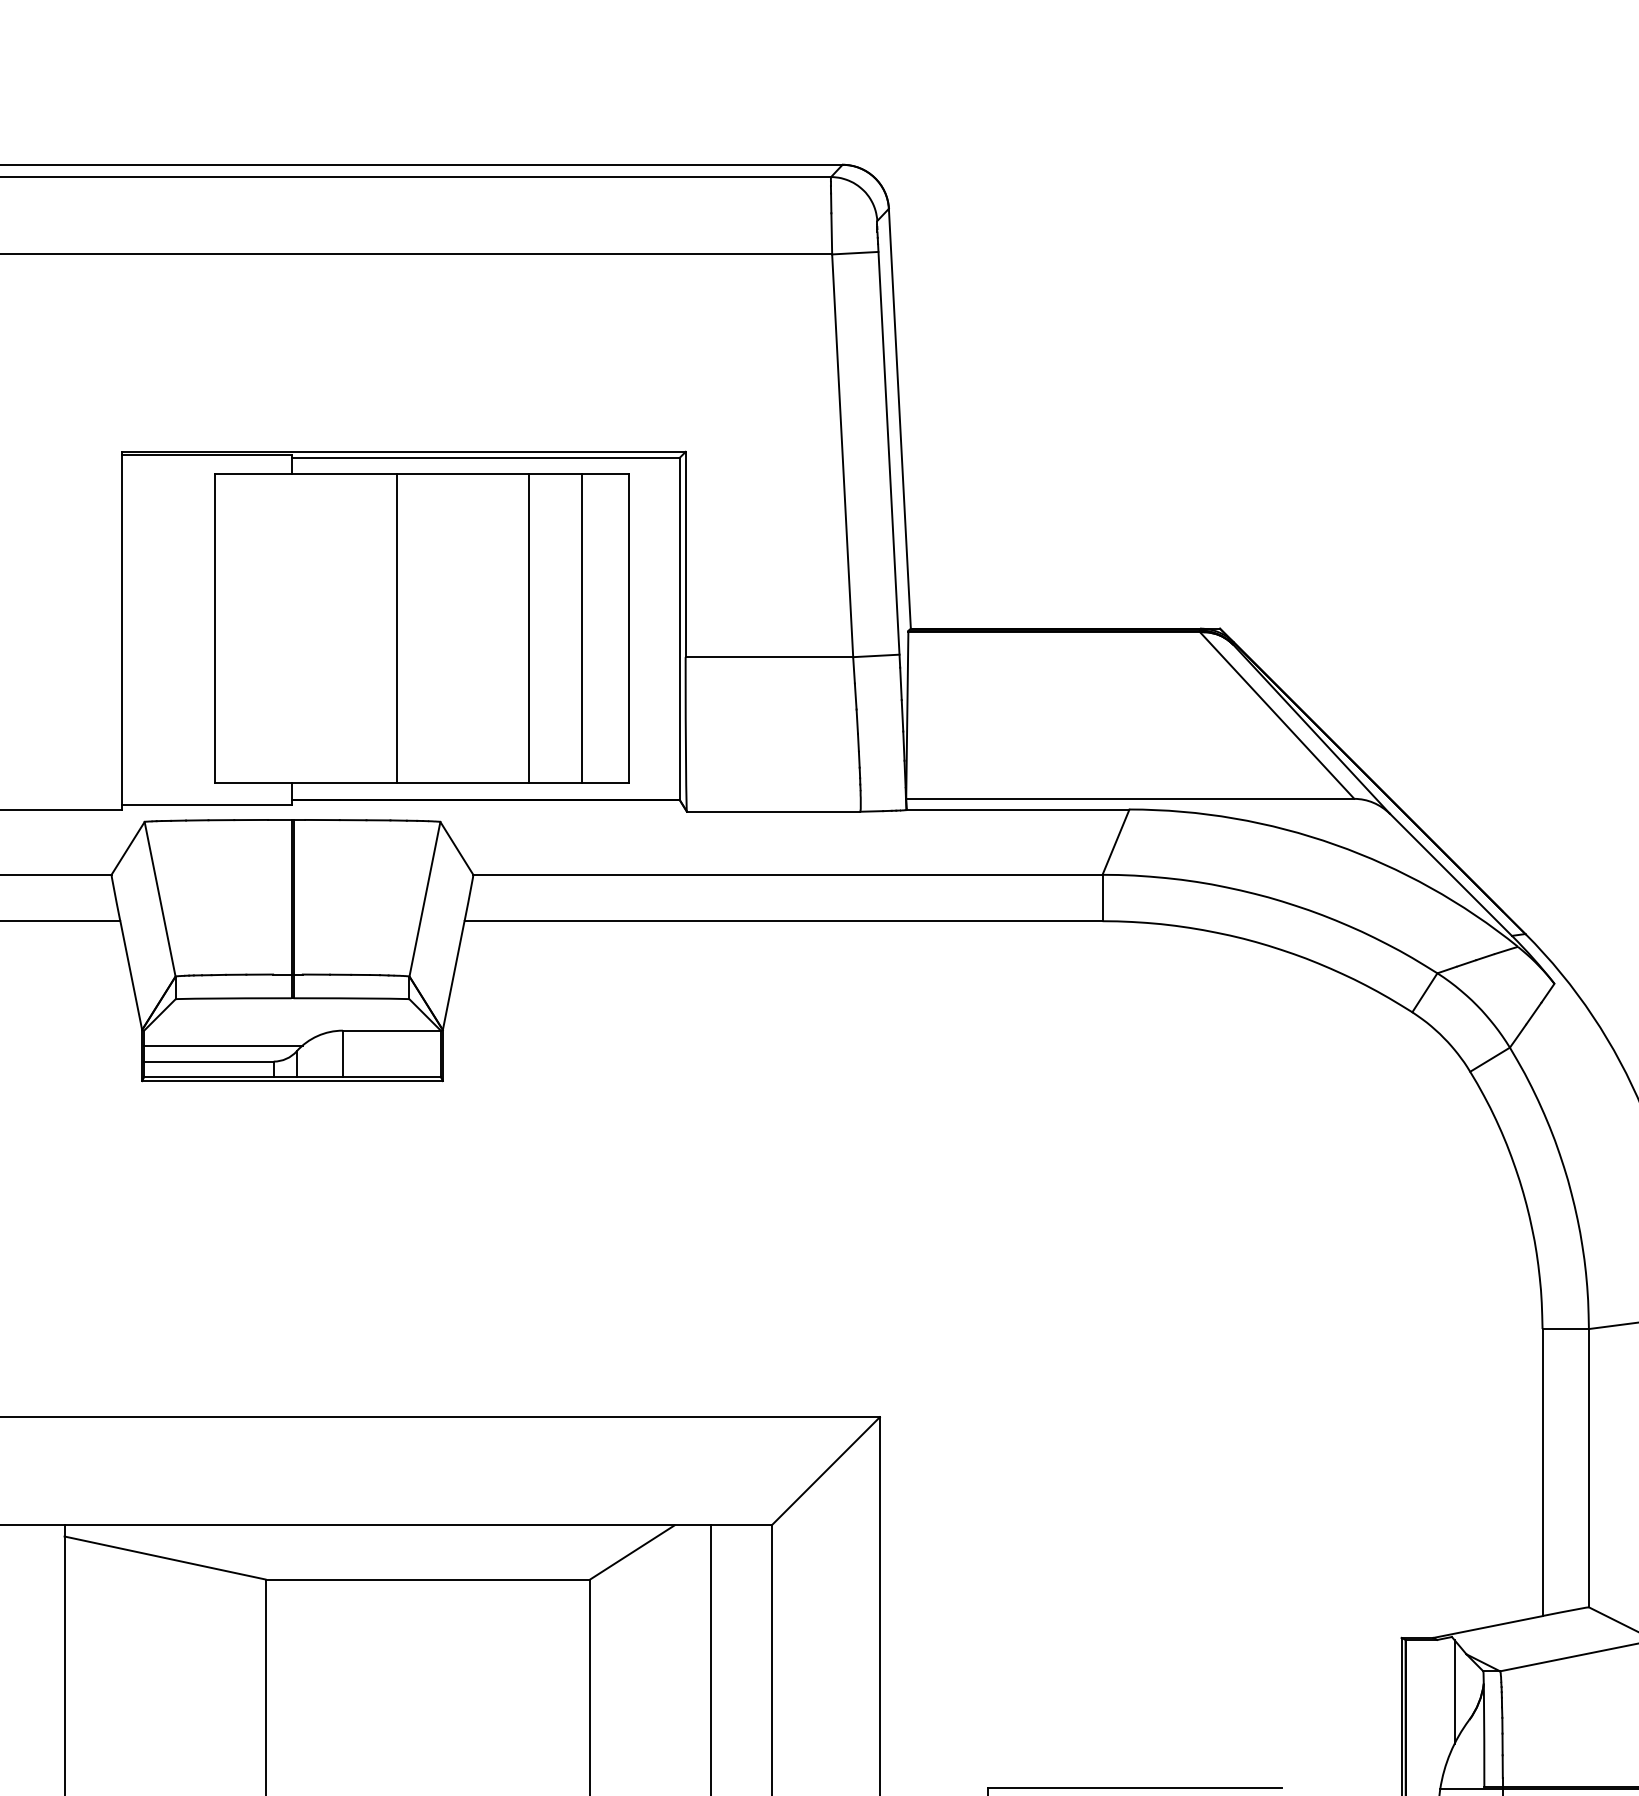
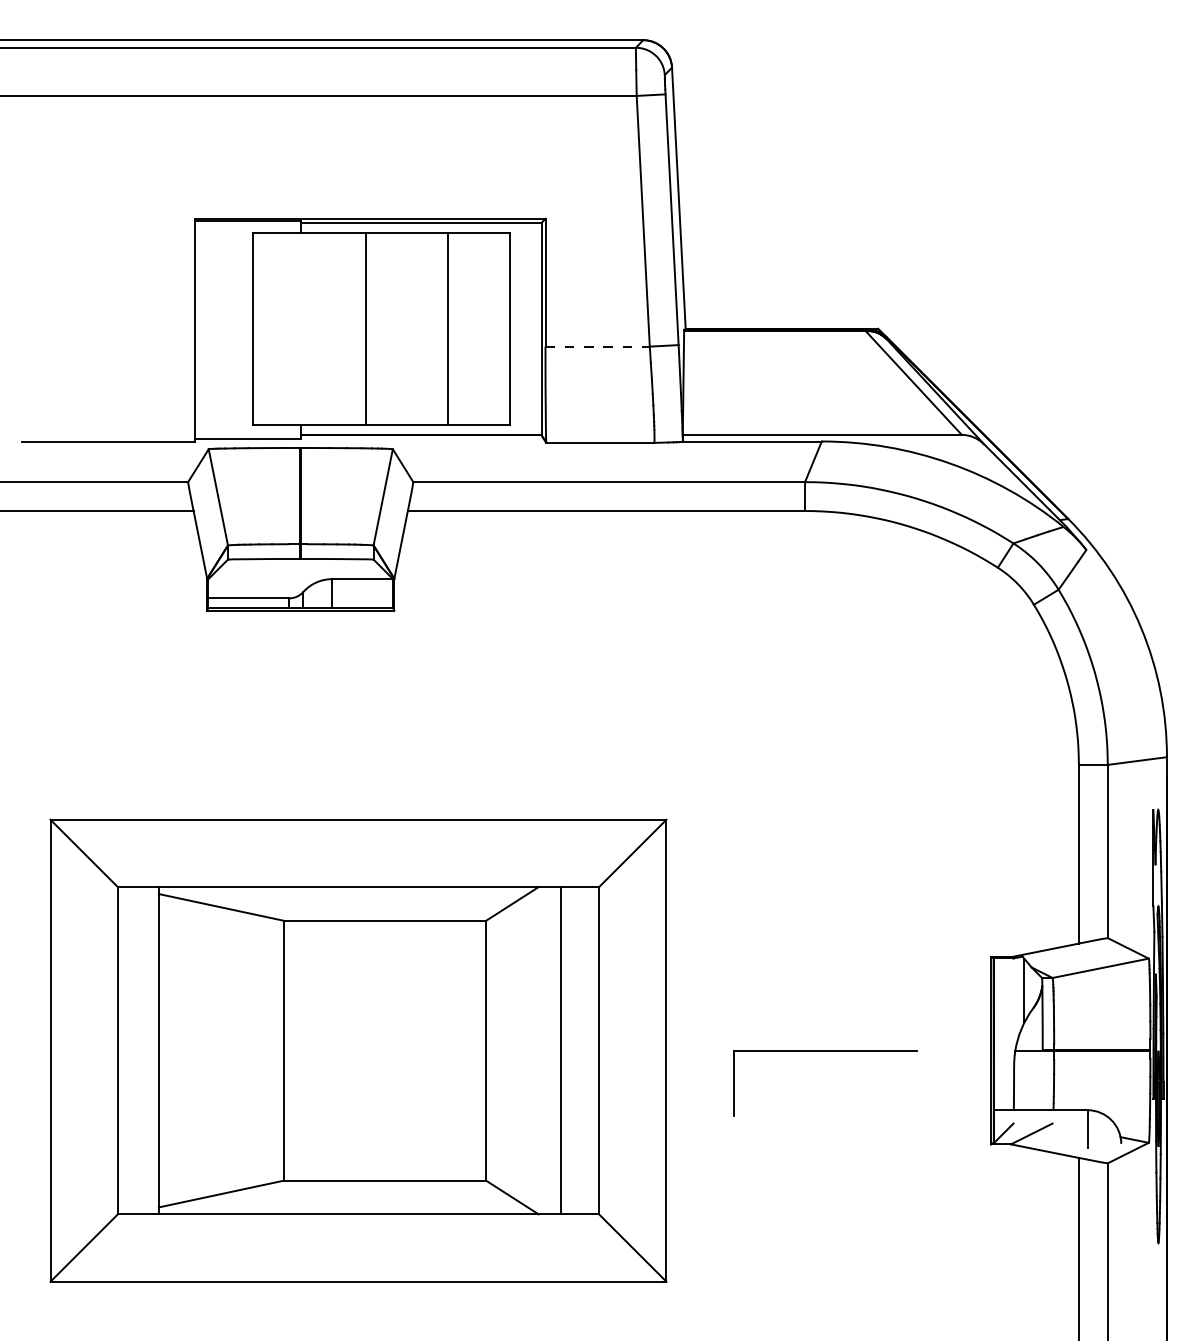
line: (582, 628) -> (481, 328), removed
line: (770, 656) -> (598, 346), solid -> dashed
line: (222, 1045) -> (257, 588), removed

